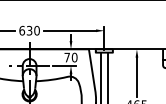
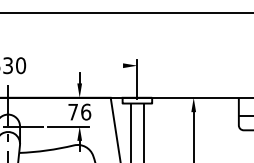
line: (70, 30) -> (78, 65), removed
text: (74, 56) -> (85, 110), 70 -> 76

